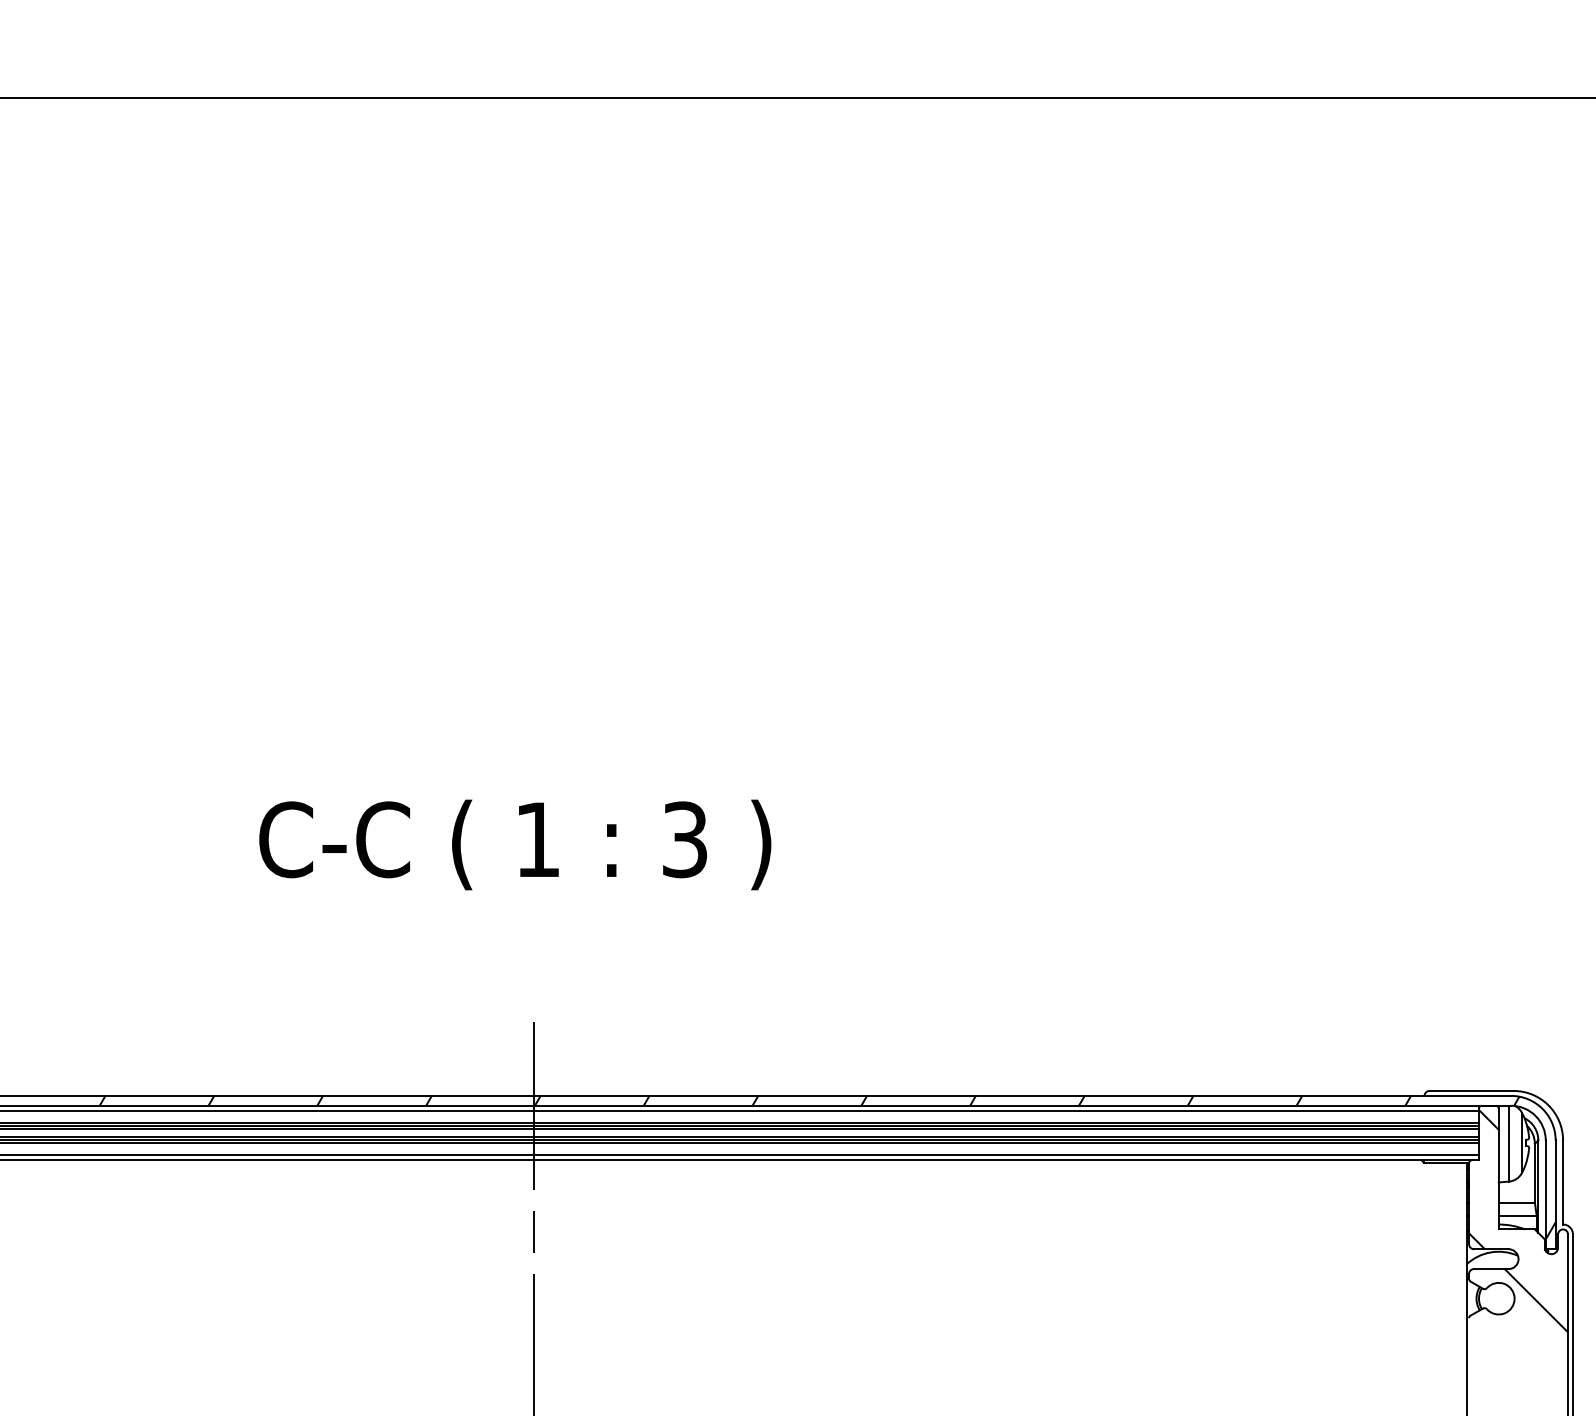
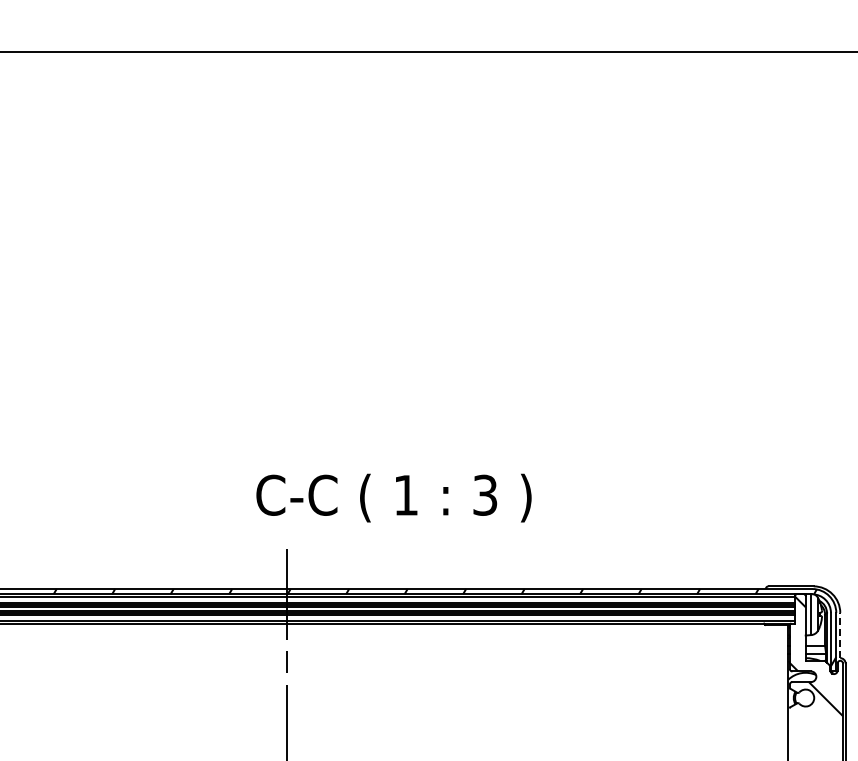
text: (514, 843) -> (393, 497), moved
line: (1563, 1182) -> (840, 635), solid -> dashed

